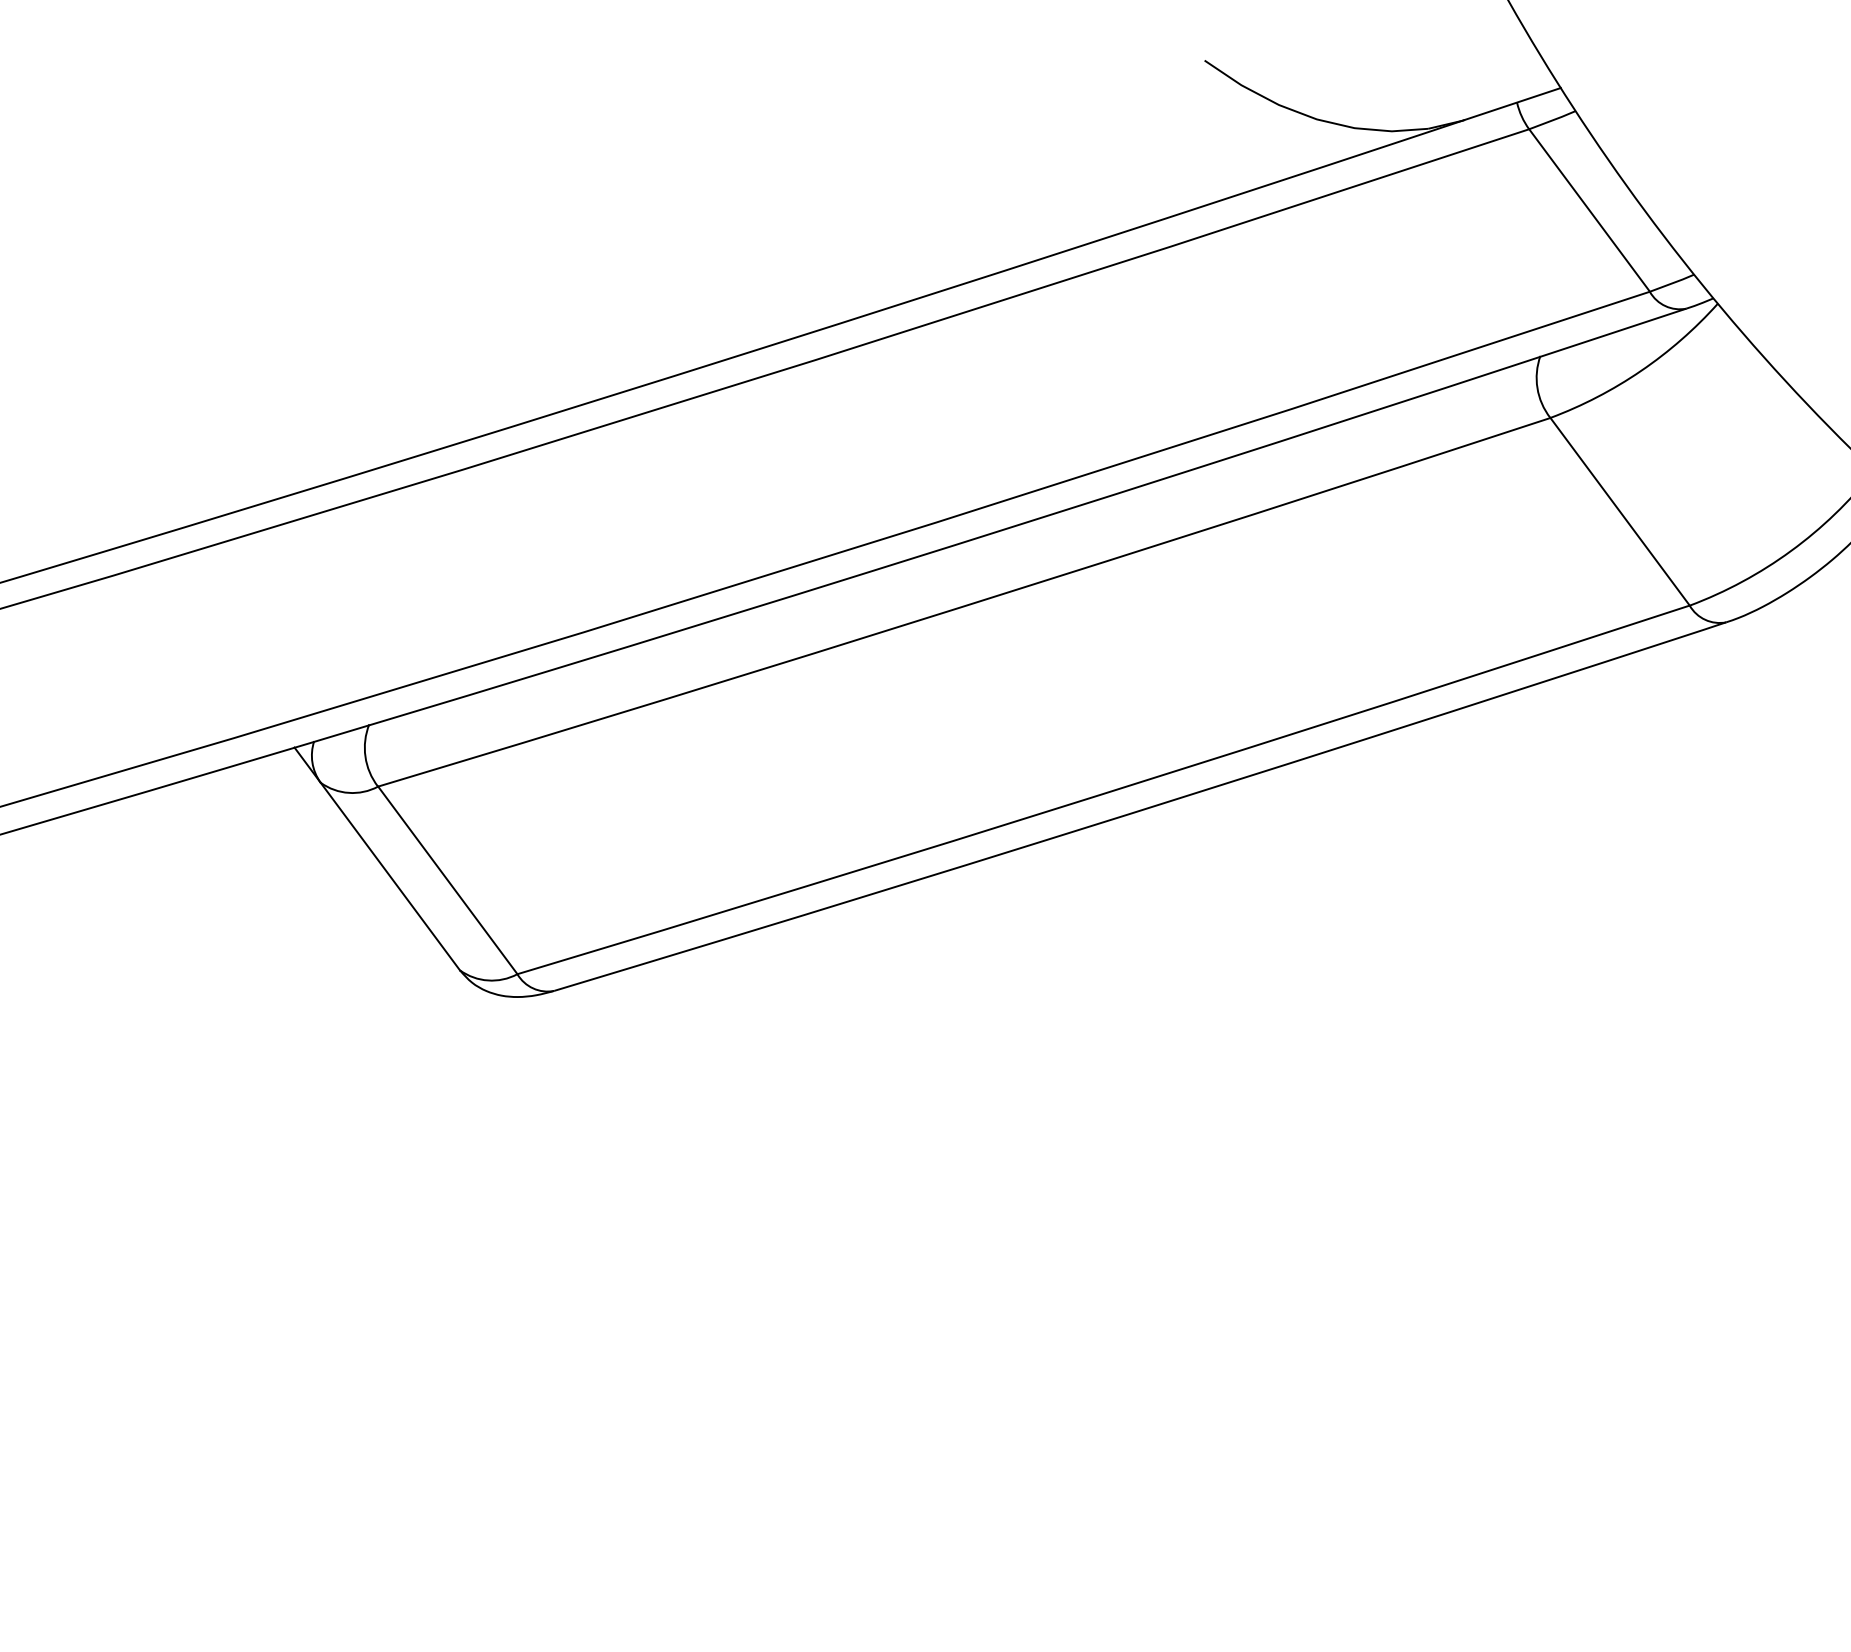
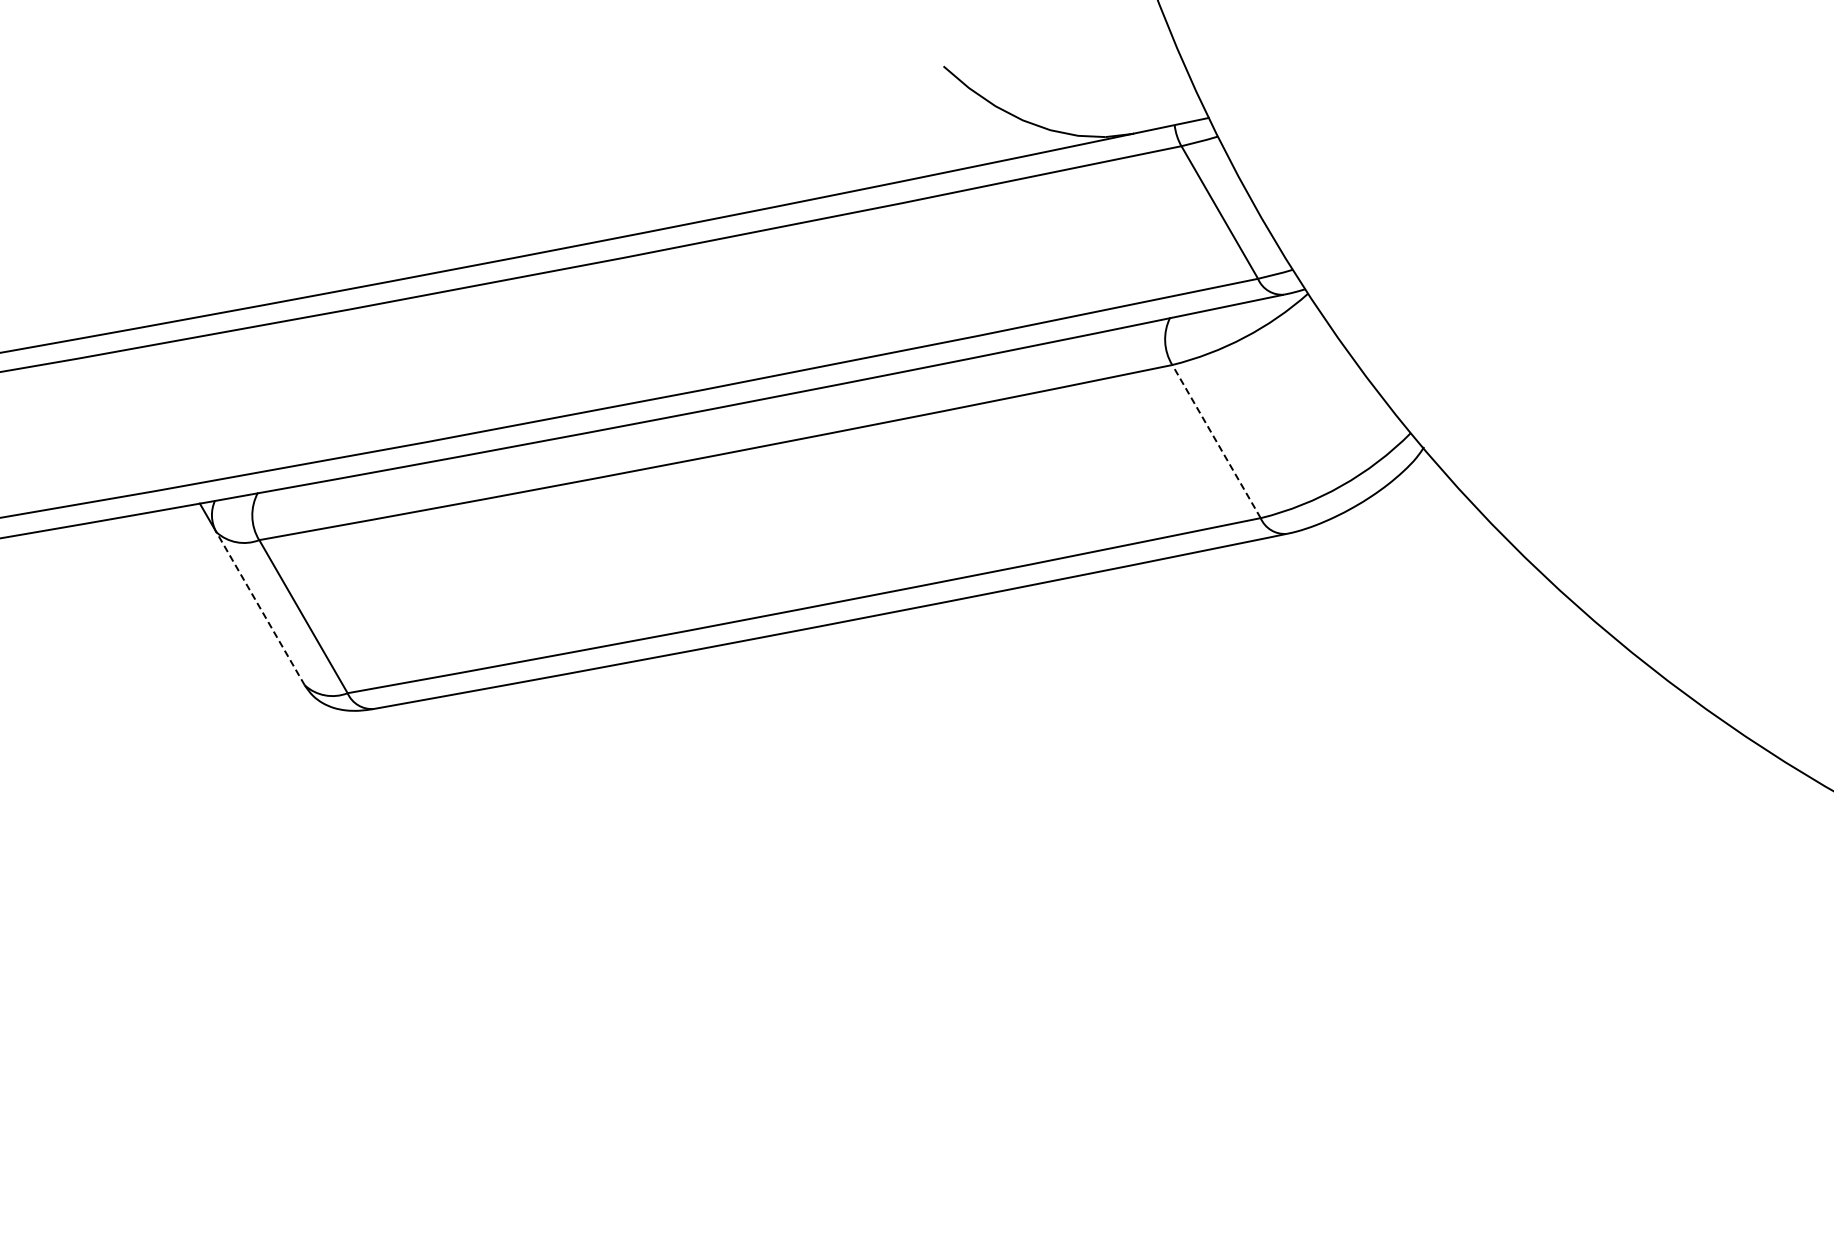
line: (1620, 511) -> (1216, 441), solid -> dashed
line: (390, 876) -> (260, 608), solid -> dashed

